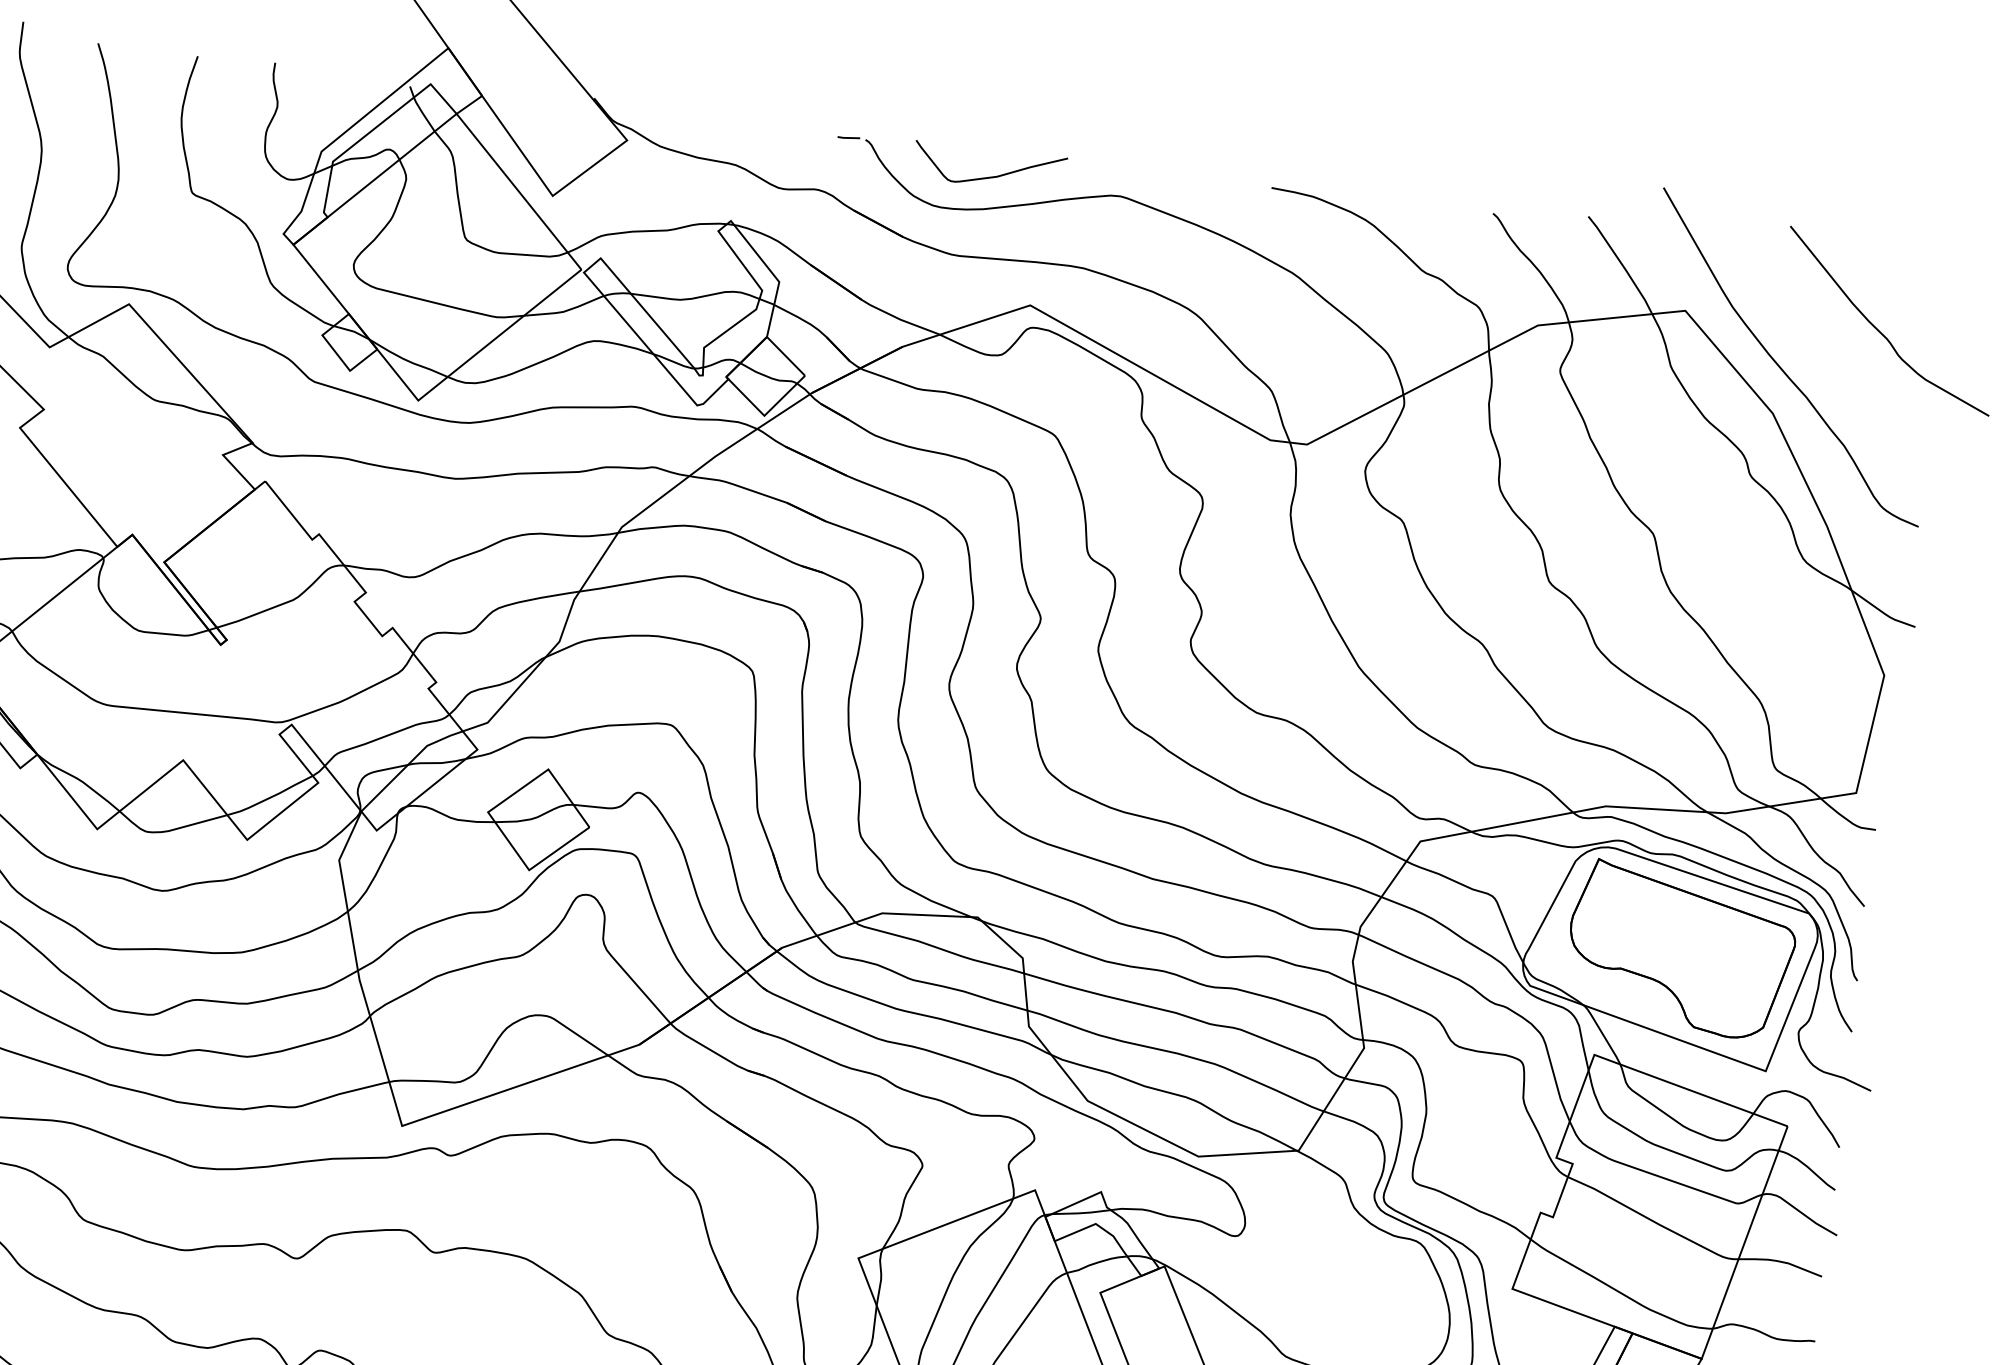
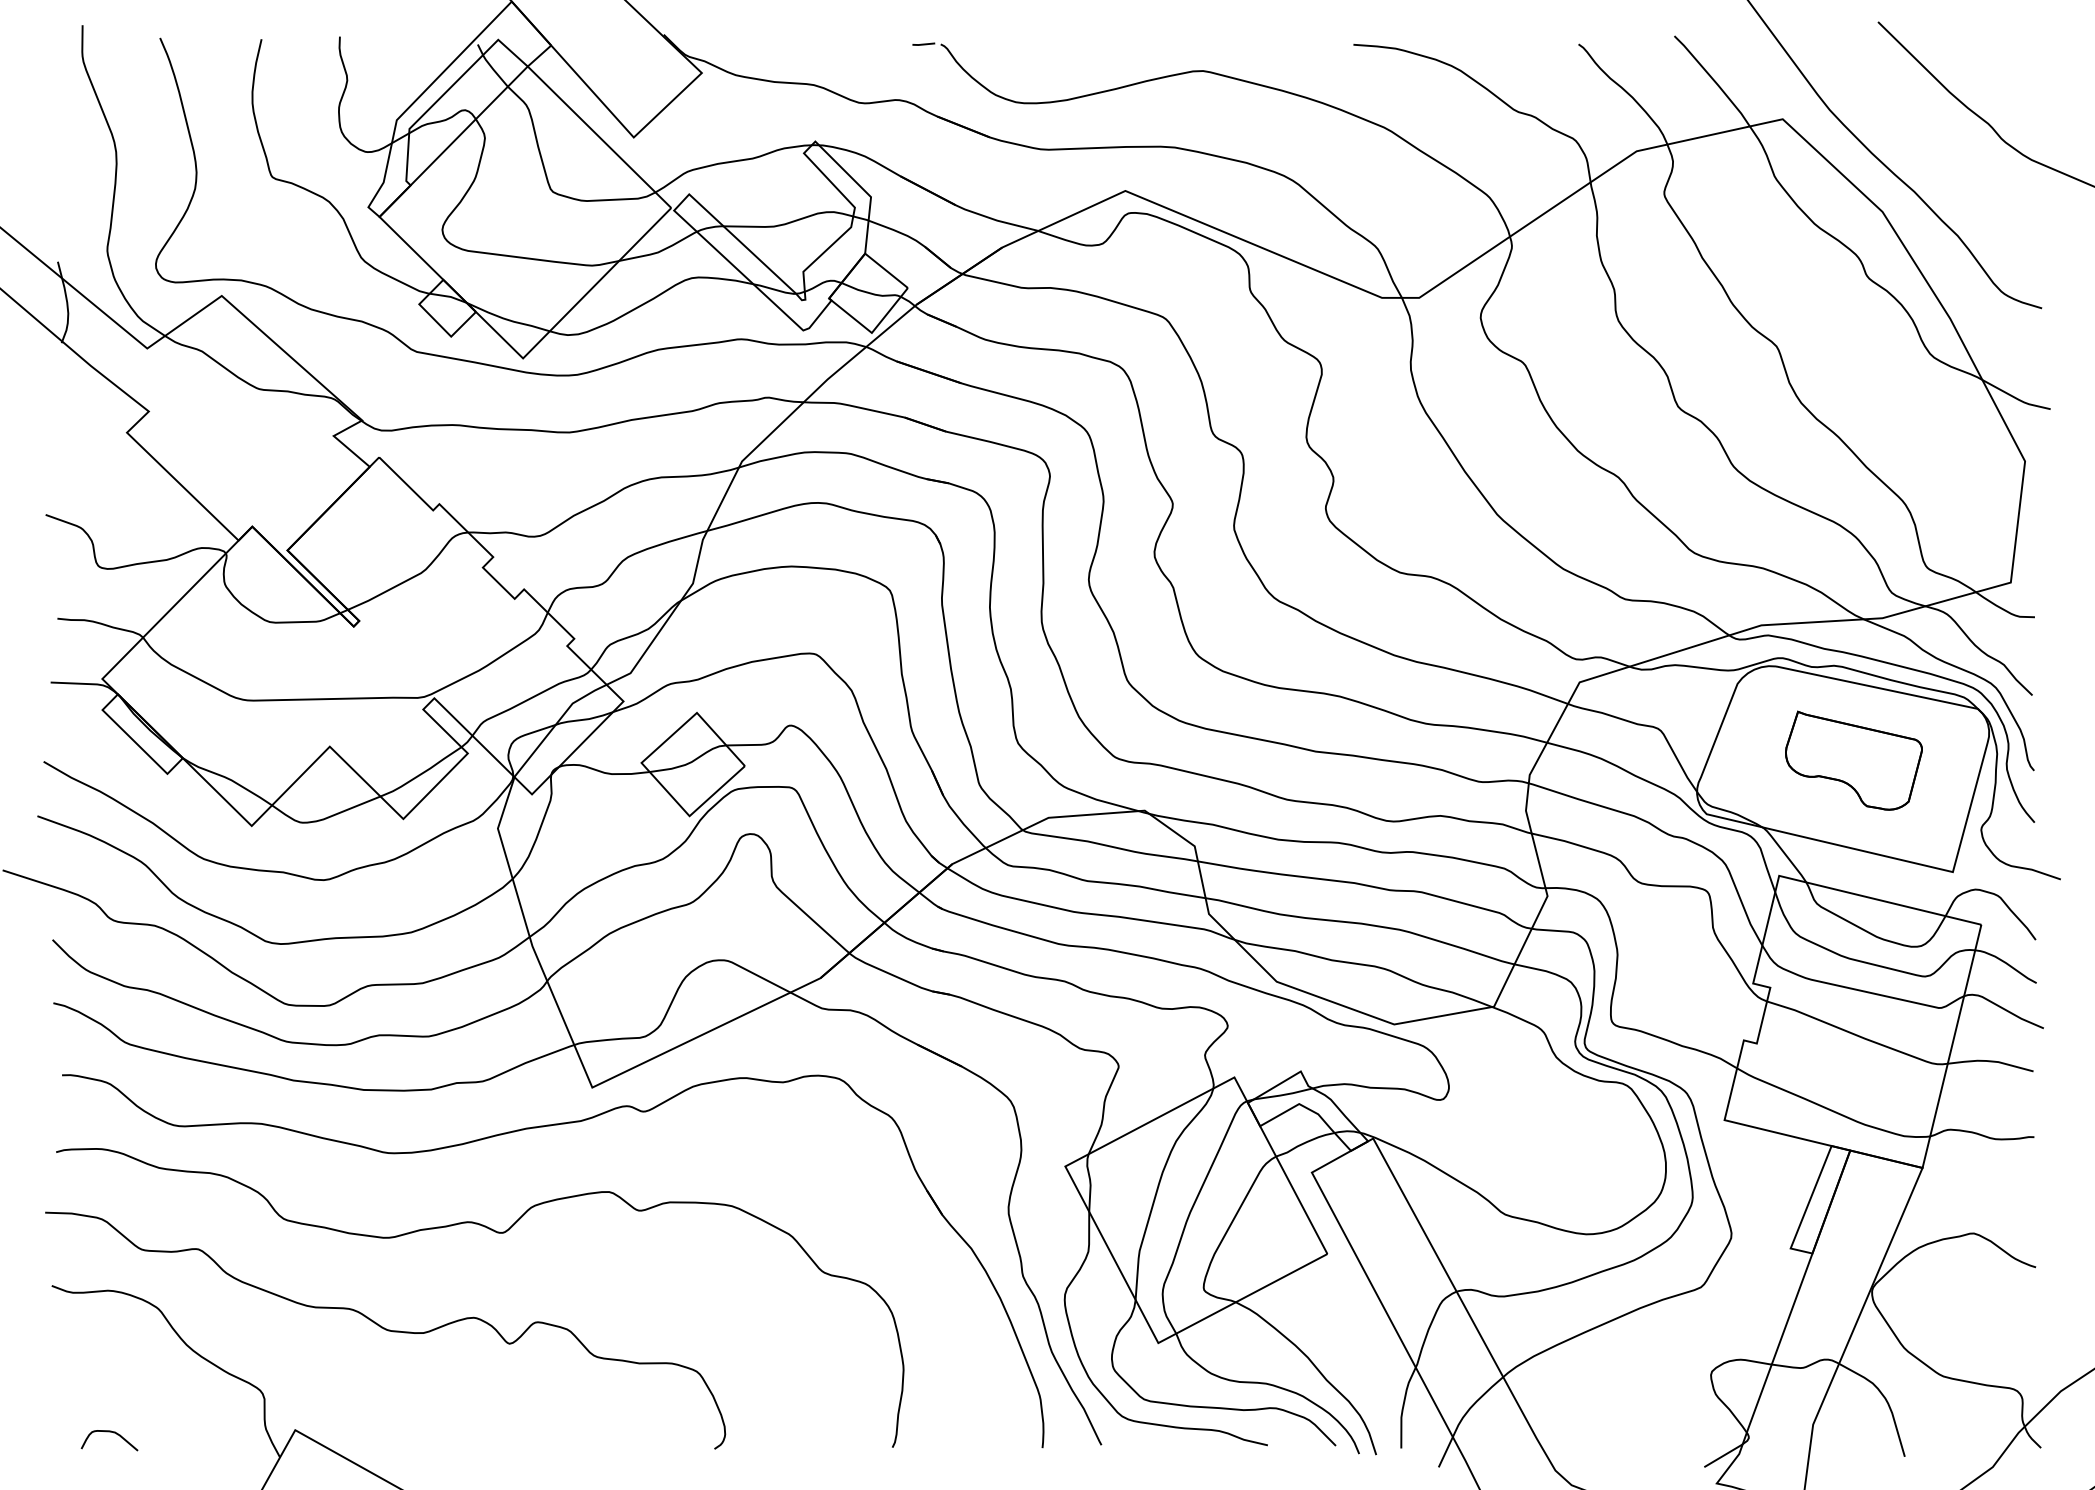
curve: (989, 176) -> (1069, 66), removed
part: (1680, 949) -> (1853, 760), size x0.6

